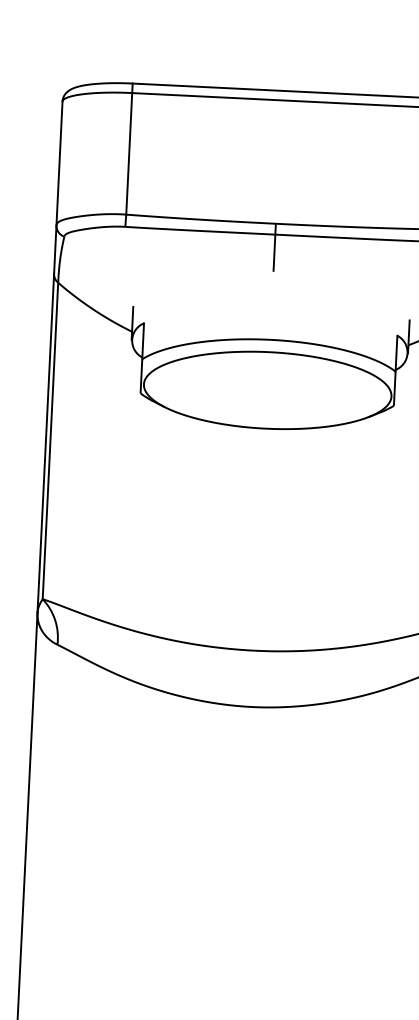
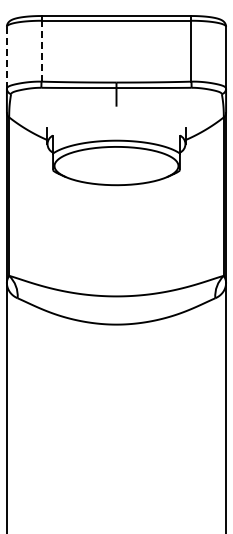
line: (129, 152) -> (41, 50), solid -> dashed
line: (58, 162) -> (6, 57), solid -> dashed

